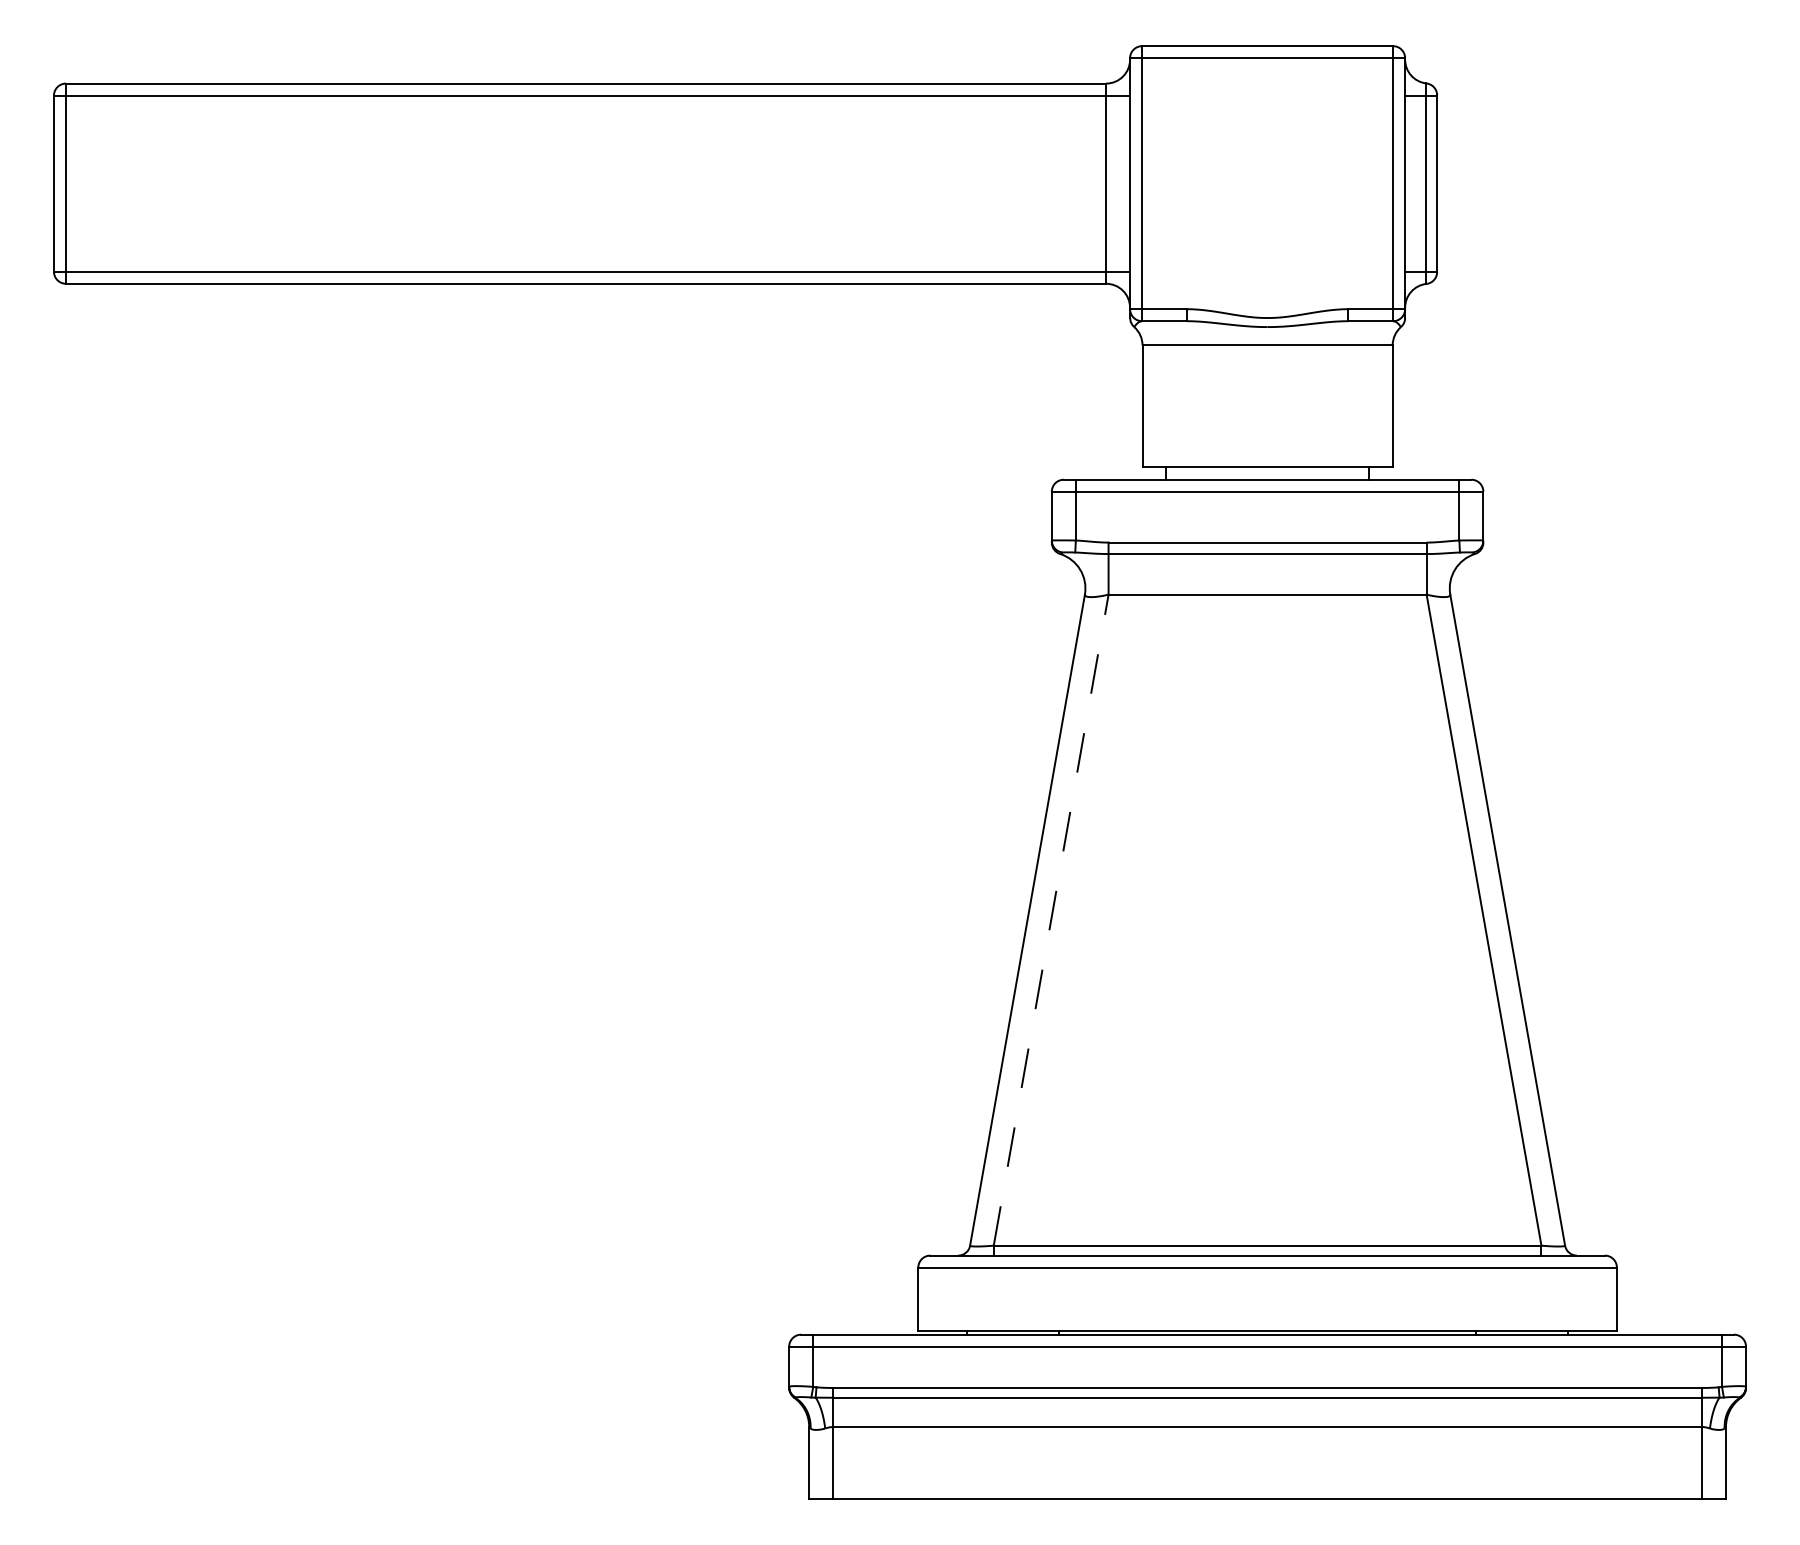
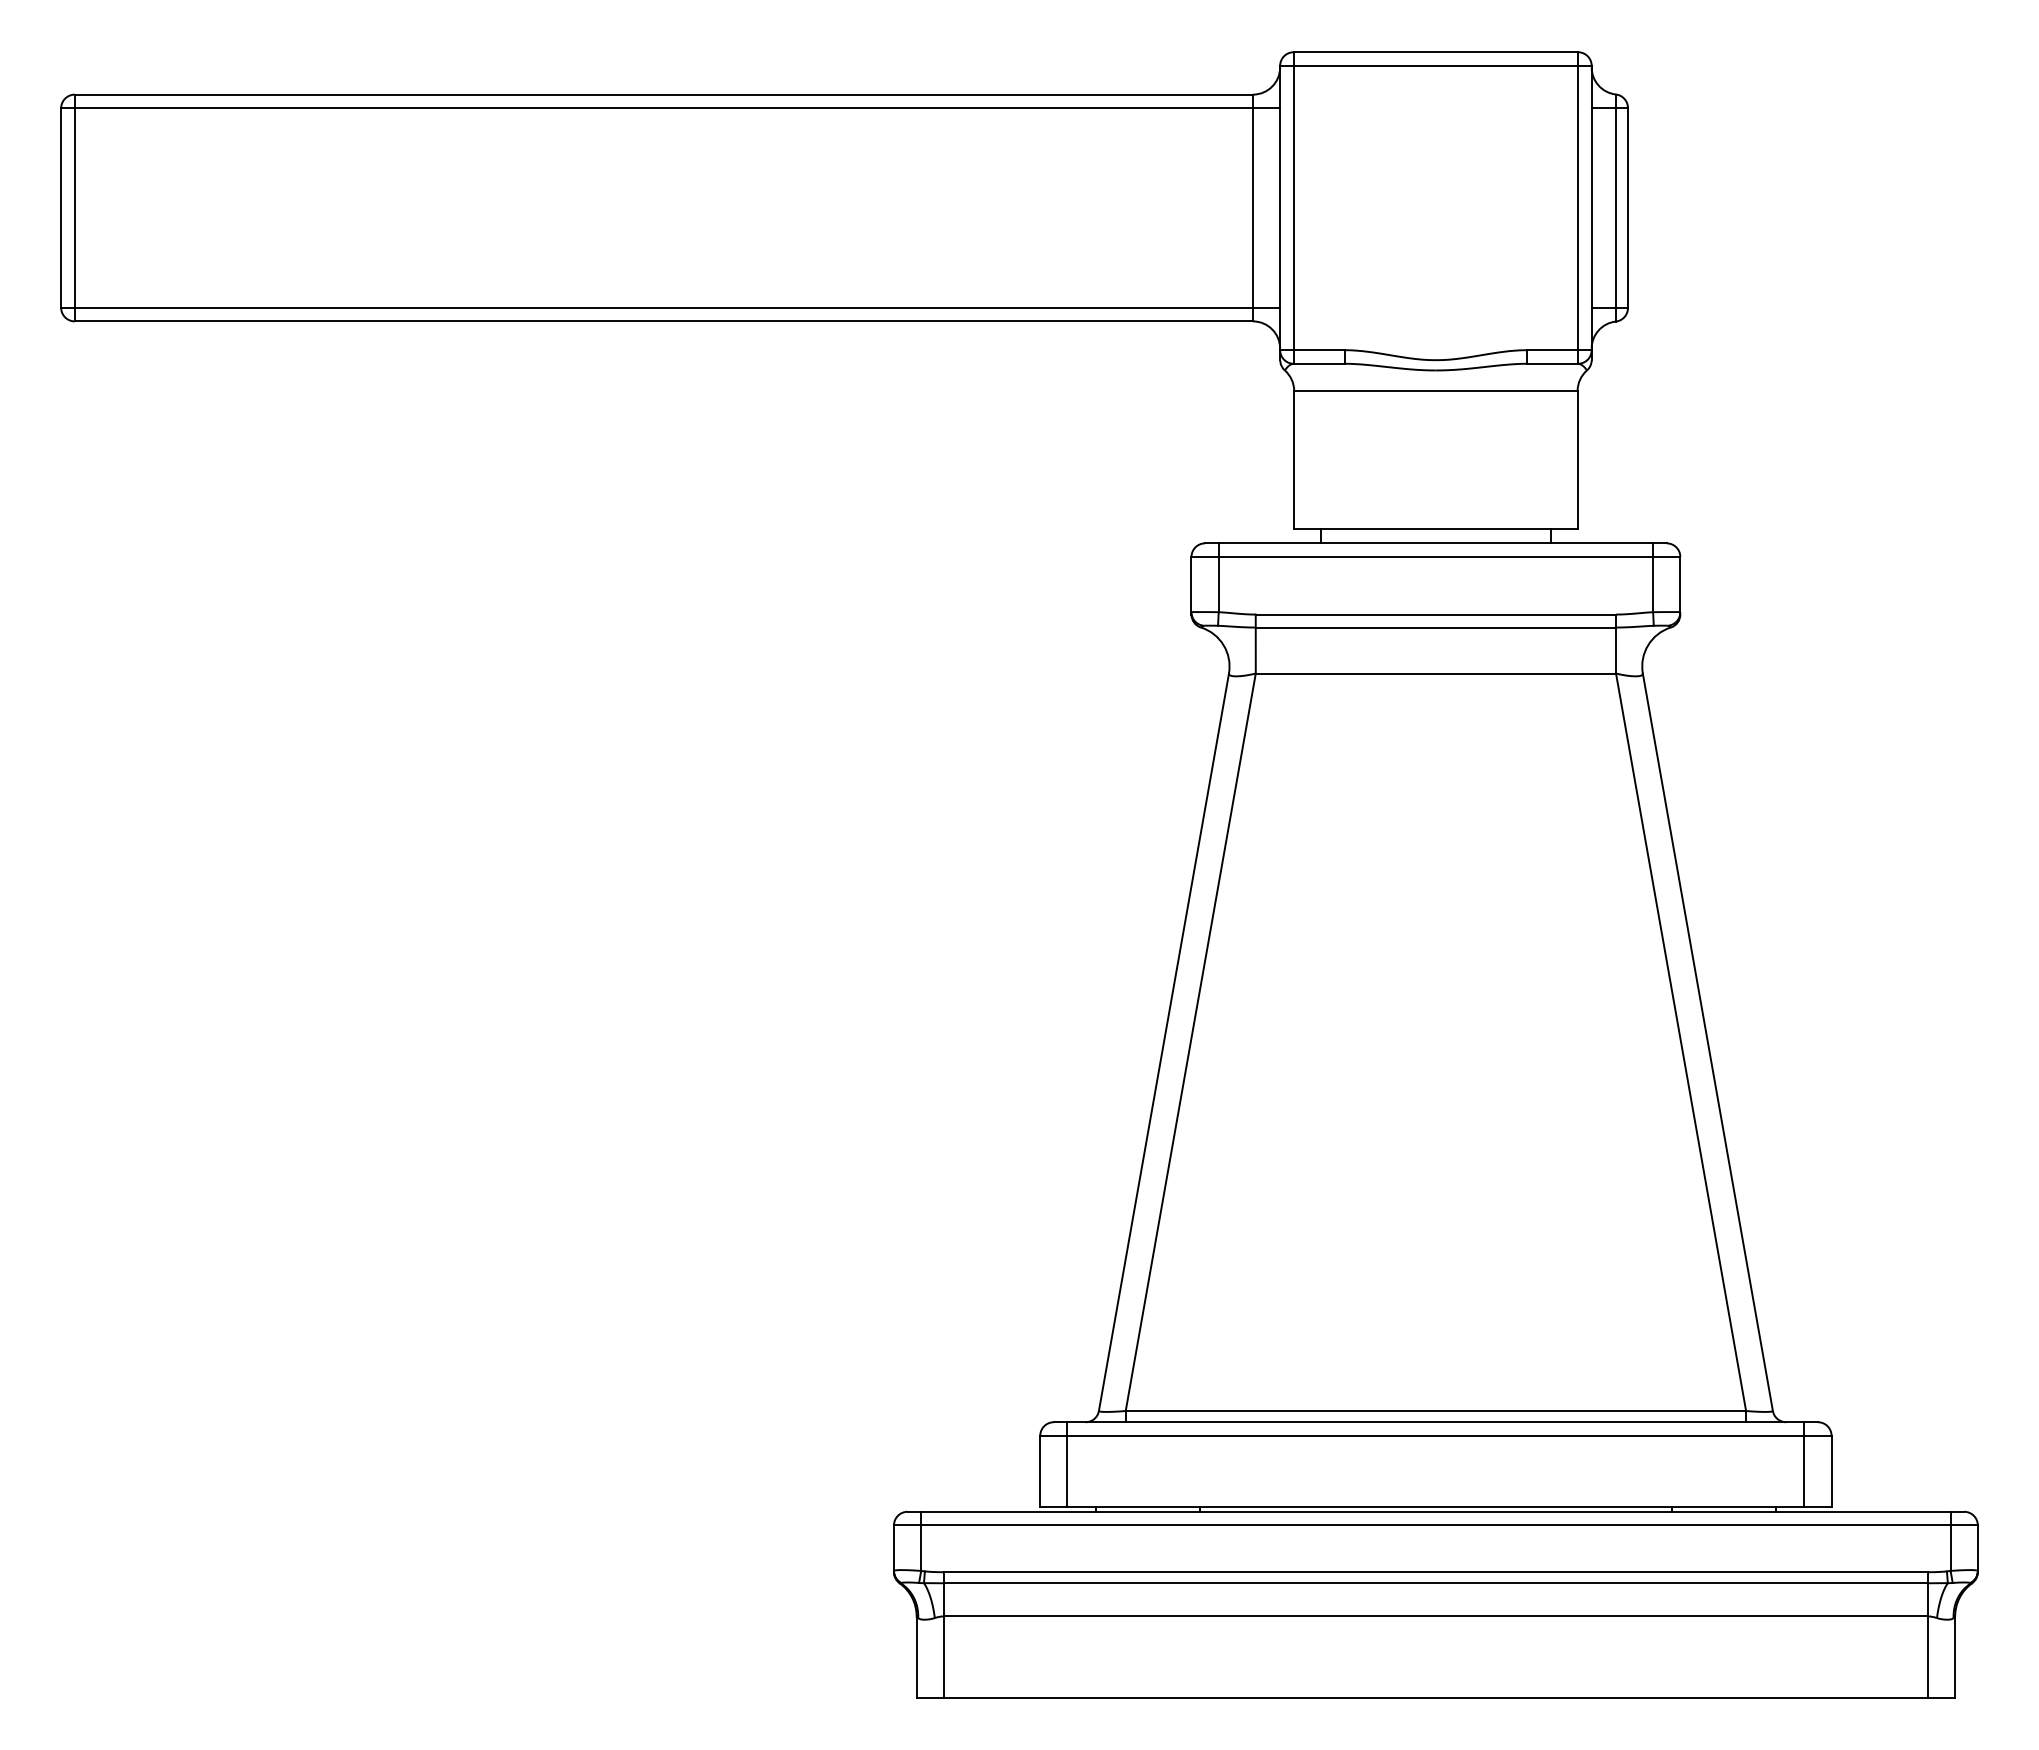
line: (1050, 919) -> (1190, 1041), dashed -> solid
line: (942, 1292) -> (1067, 1464), added
line: (1592, 1292) -> (1804, 1464), added

